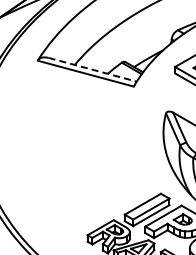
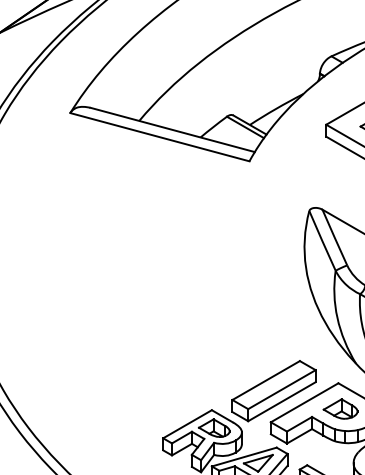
line: (92, 69) -> (172, 129), dashed -> solid

